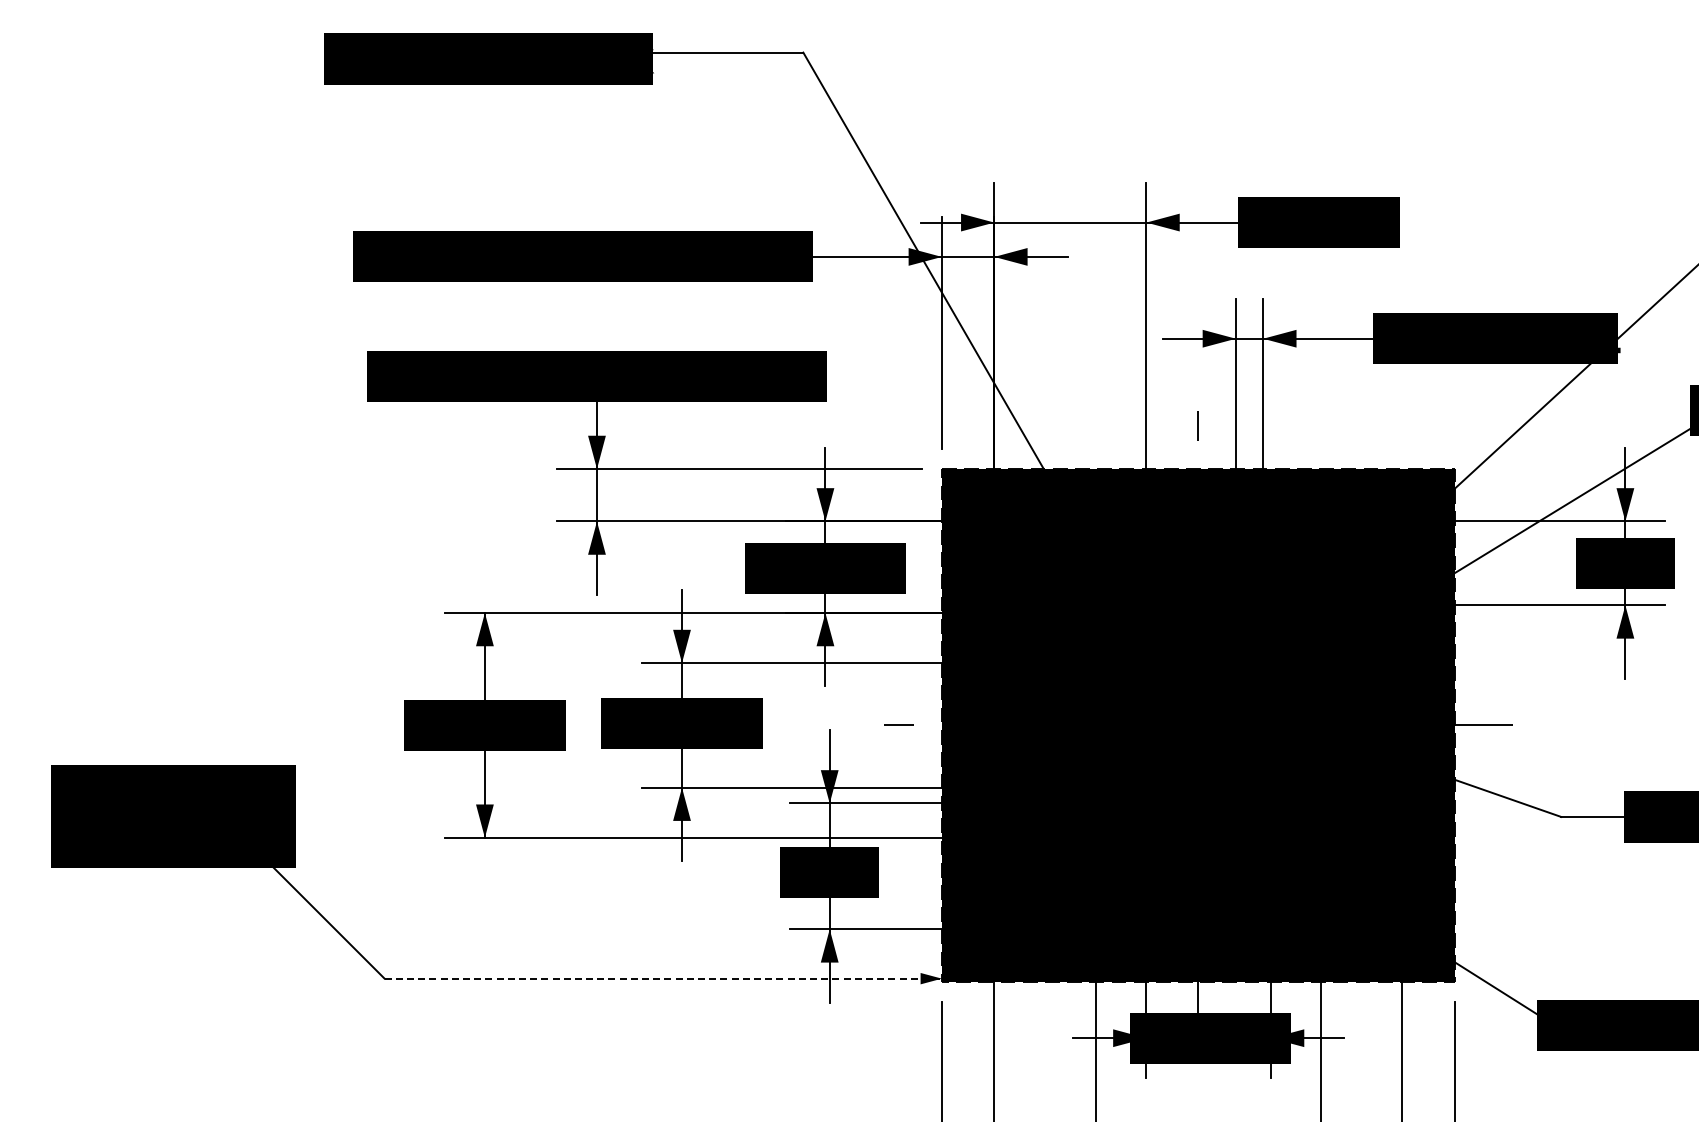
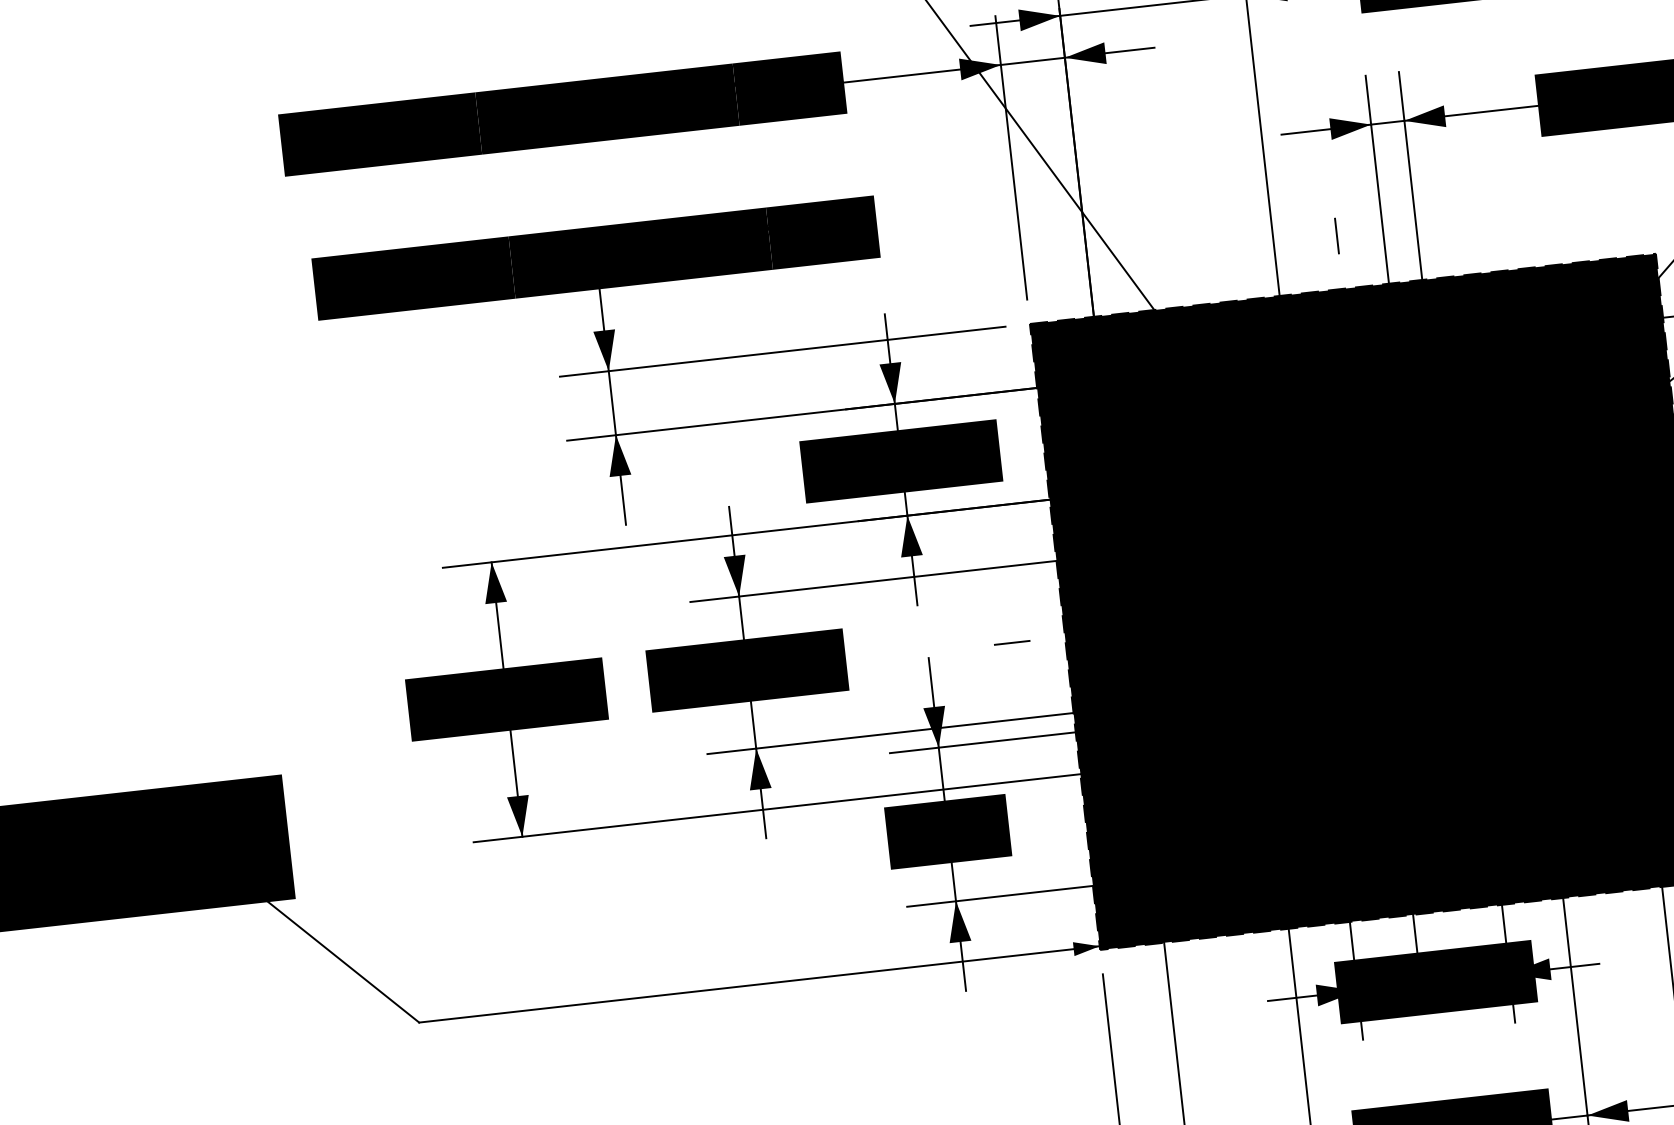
line: (663, 978) -> (759, 984), dashed -> solid

